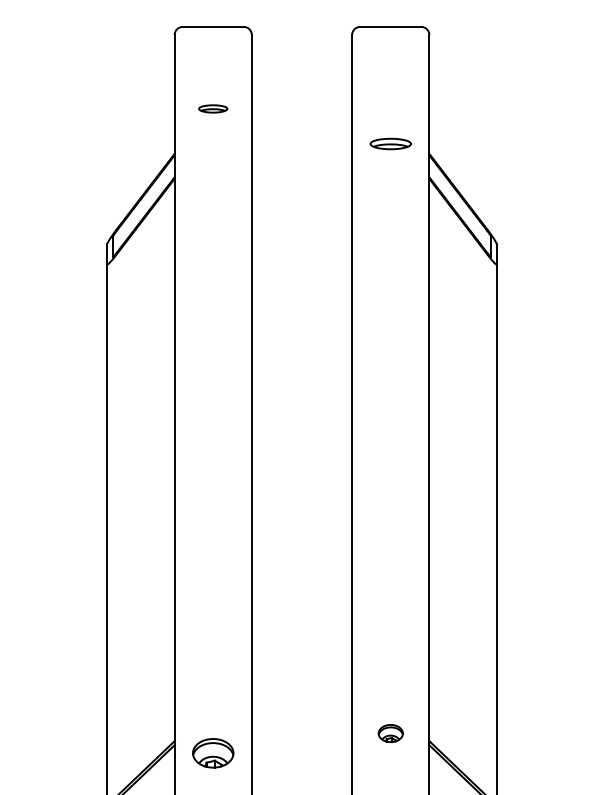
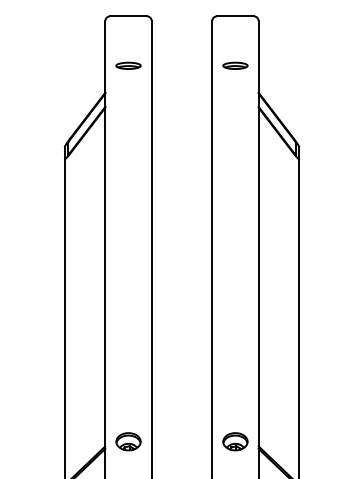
part: (213, 108) -> (128, 65), size x1.43
part: (390, 143) -> (235, 65), moved
part: (390, 732) -> (235, 441), size x1.67
part: (213, 752) -> (128, 441), moved

